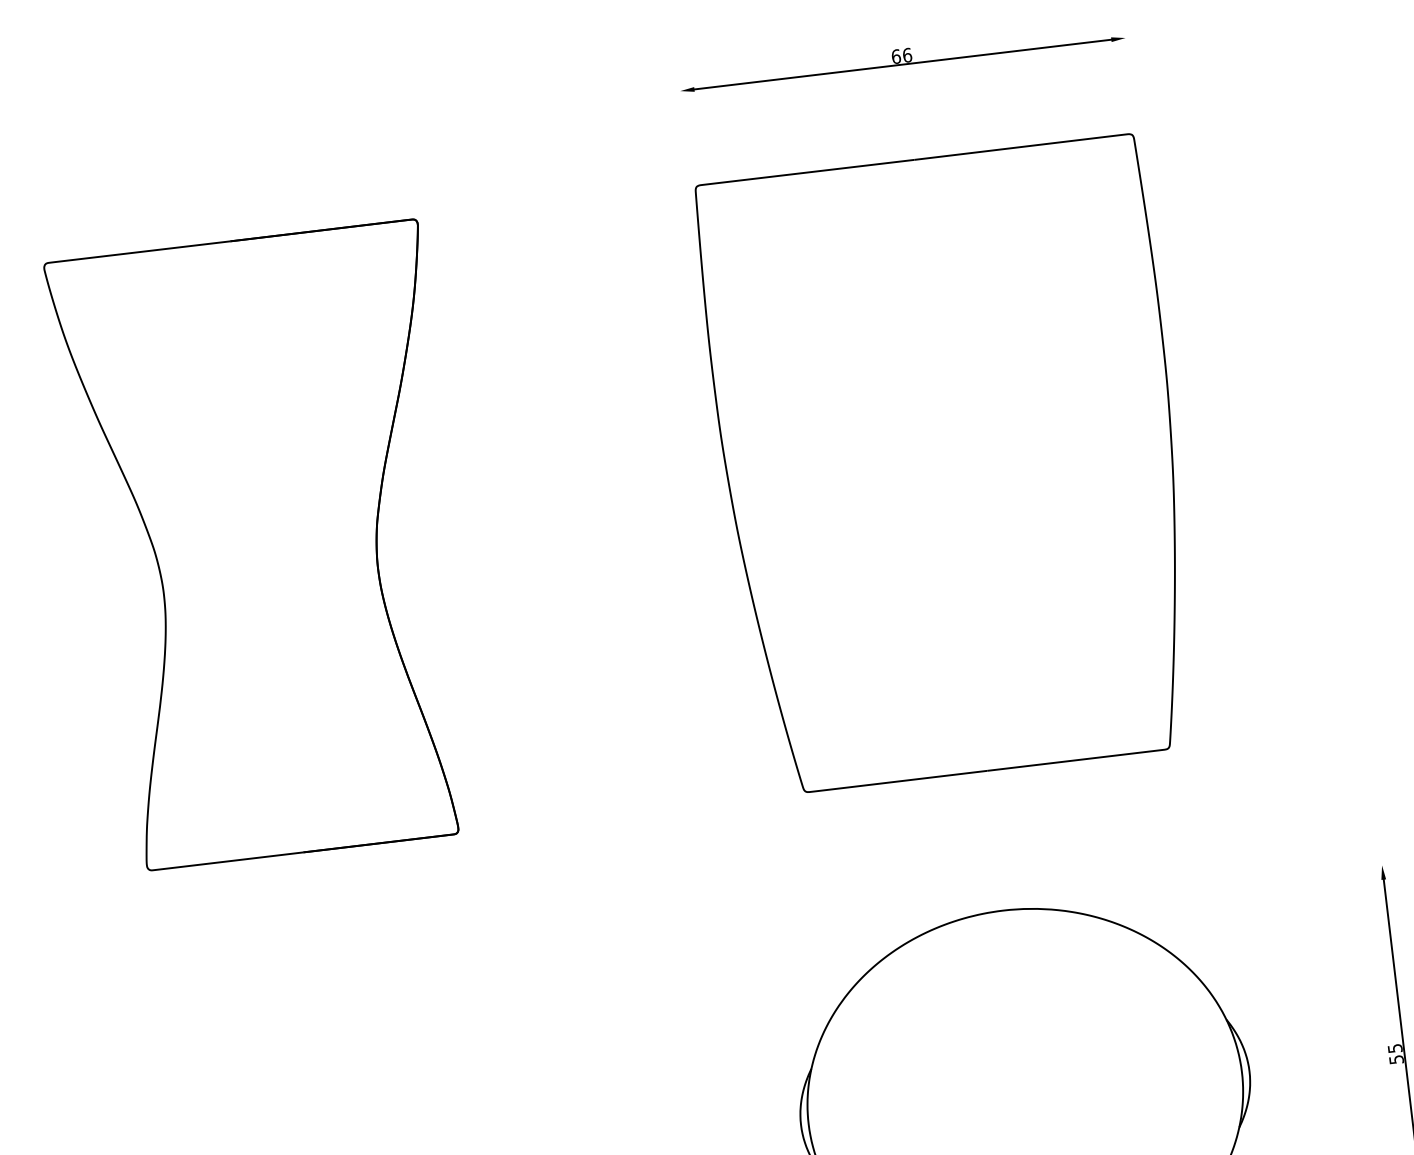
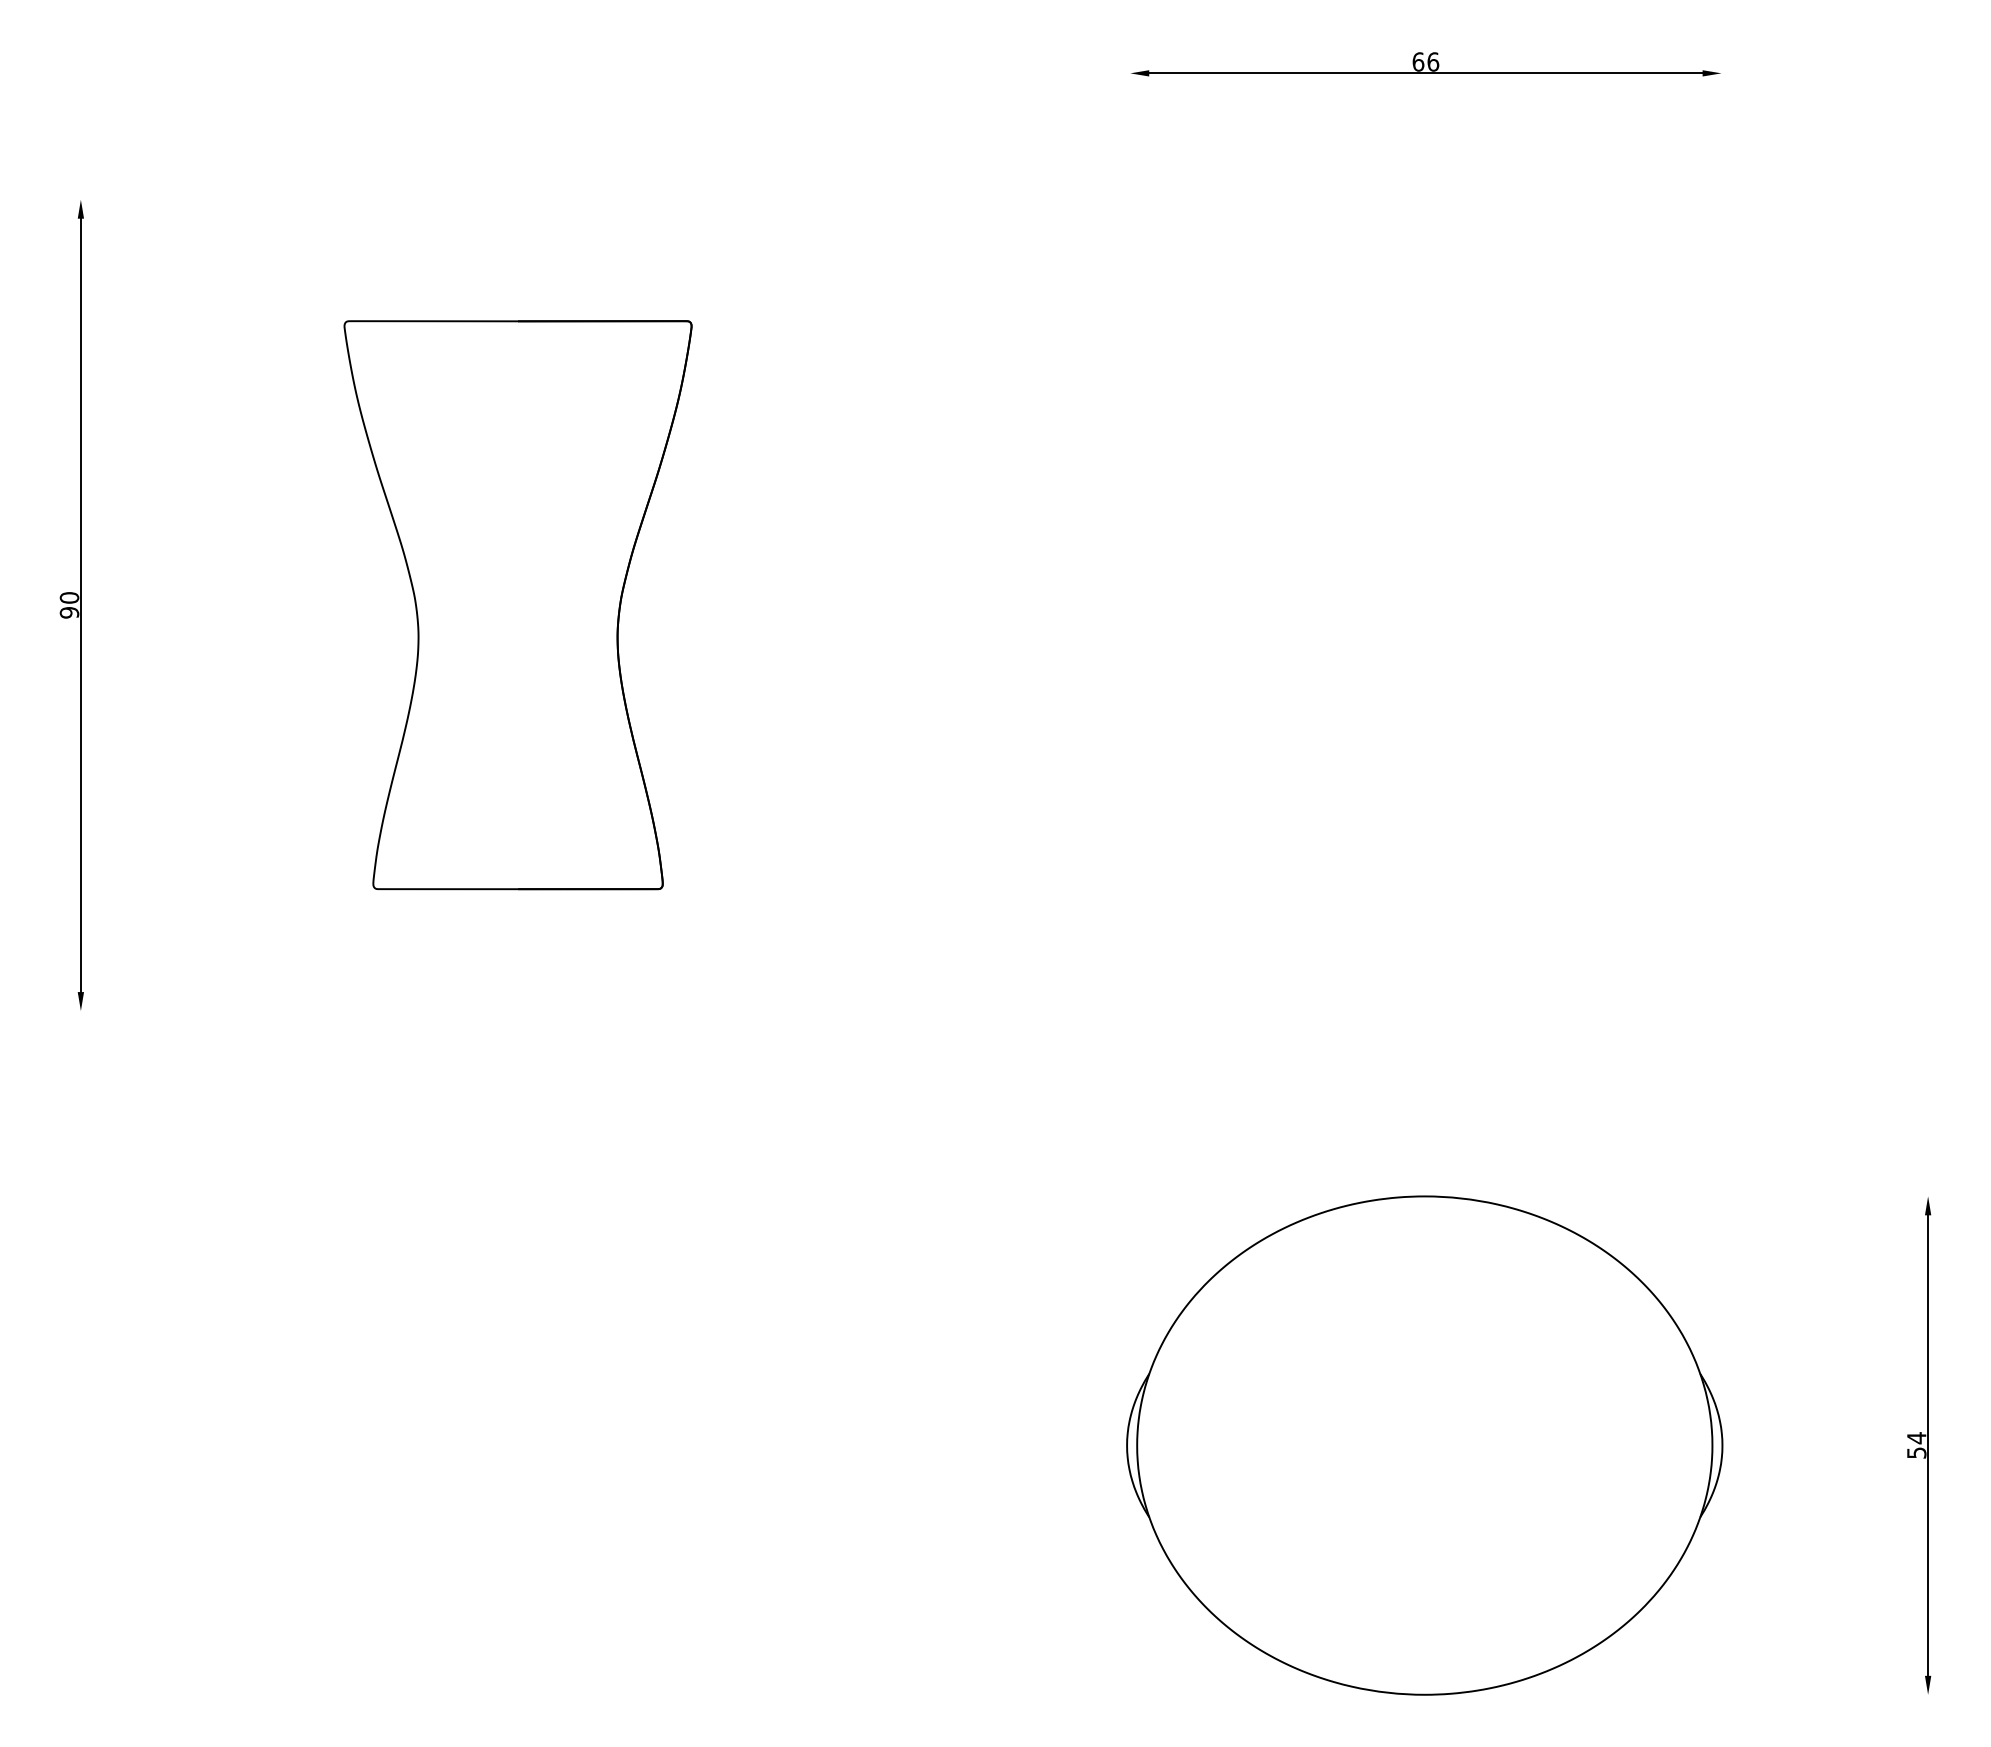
part: (950, 464) -> (1425, 604), removed
part: (266, 546) -> (517, 604), size x0.7
text: (1395, 1048) -> (1916, 1438), 55 -> 54

